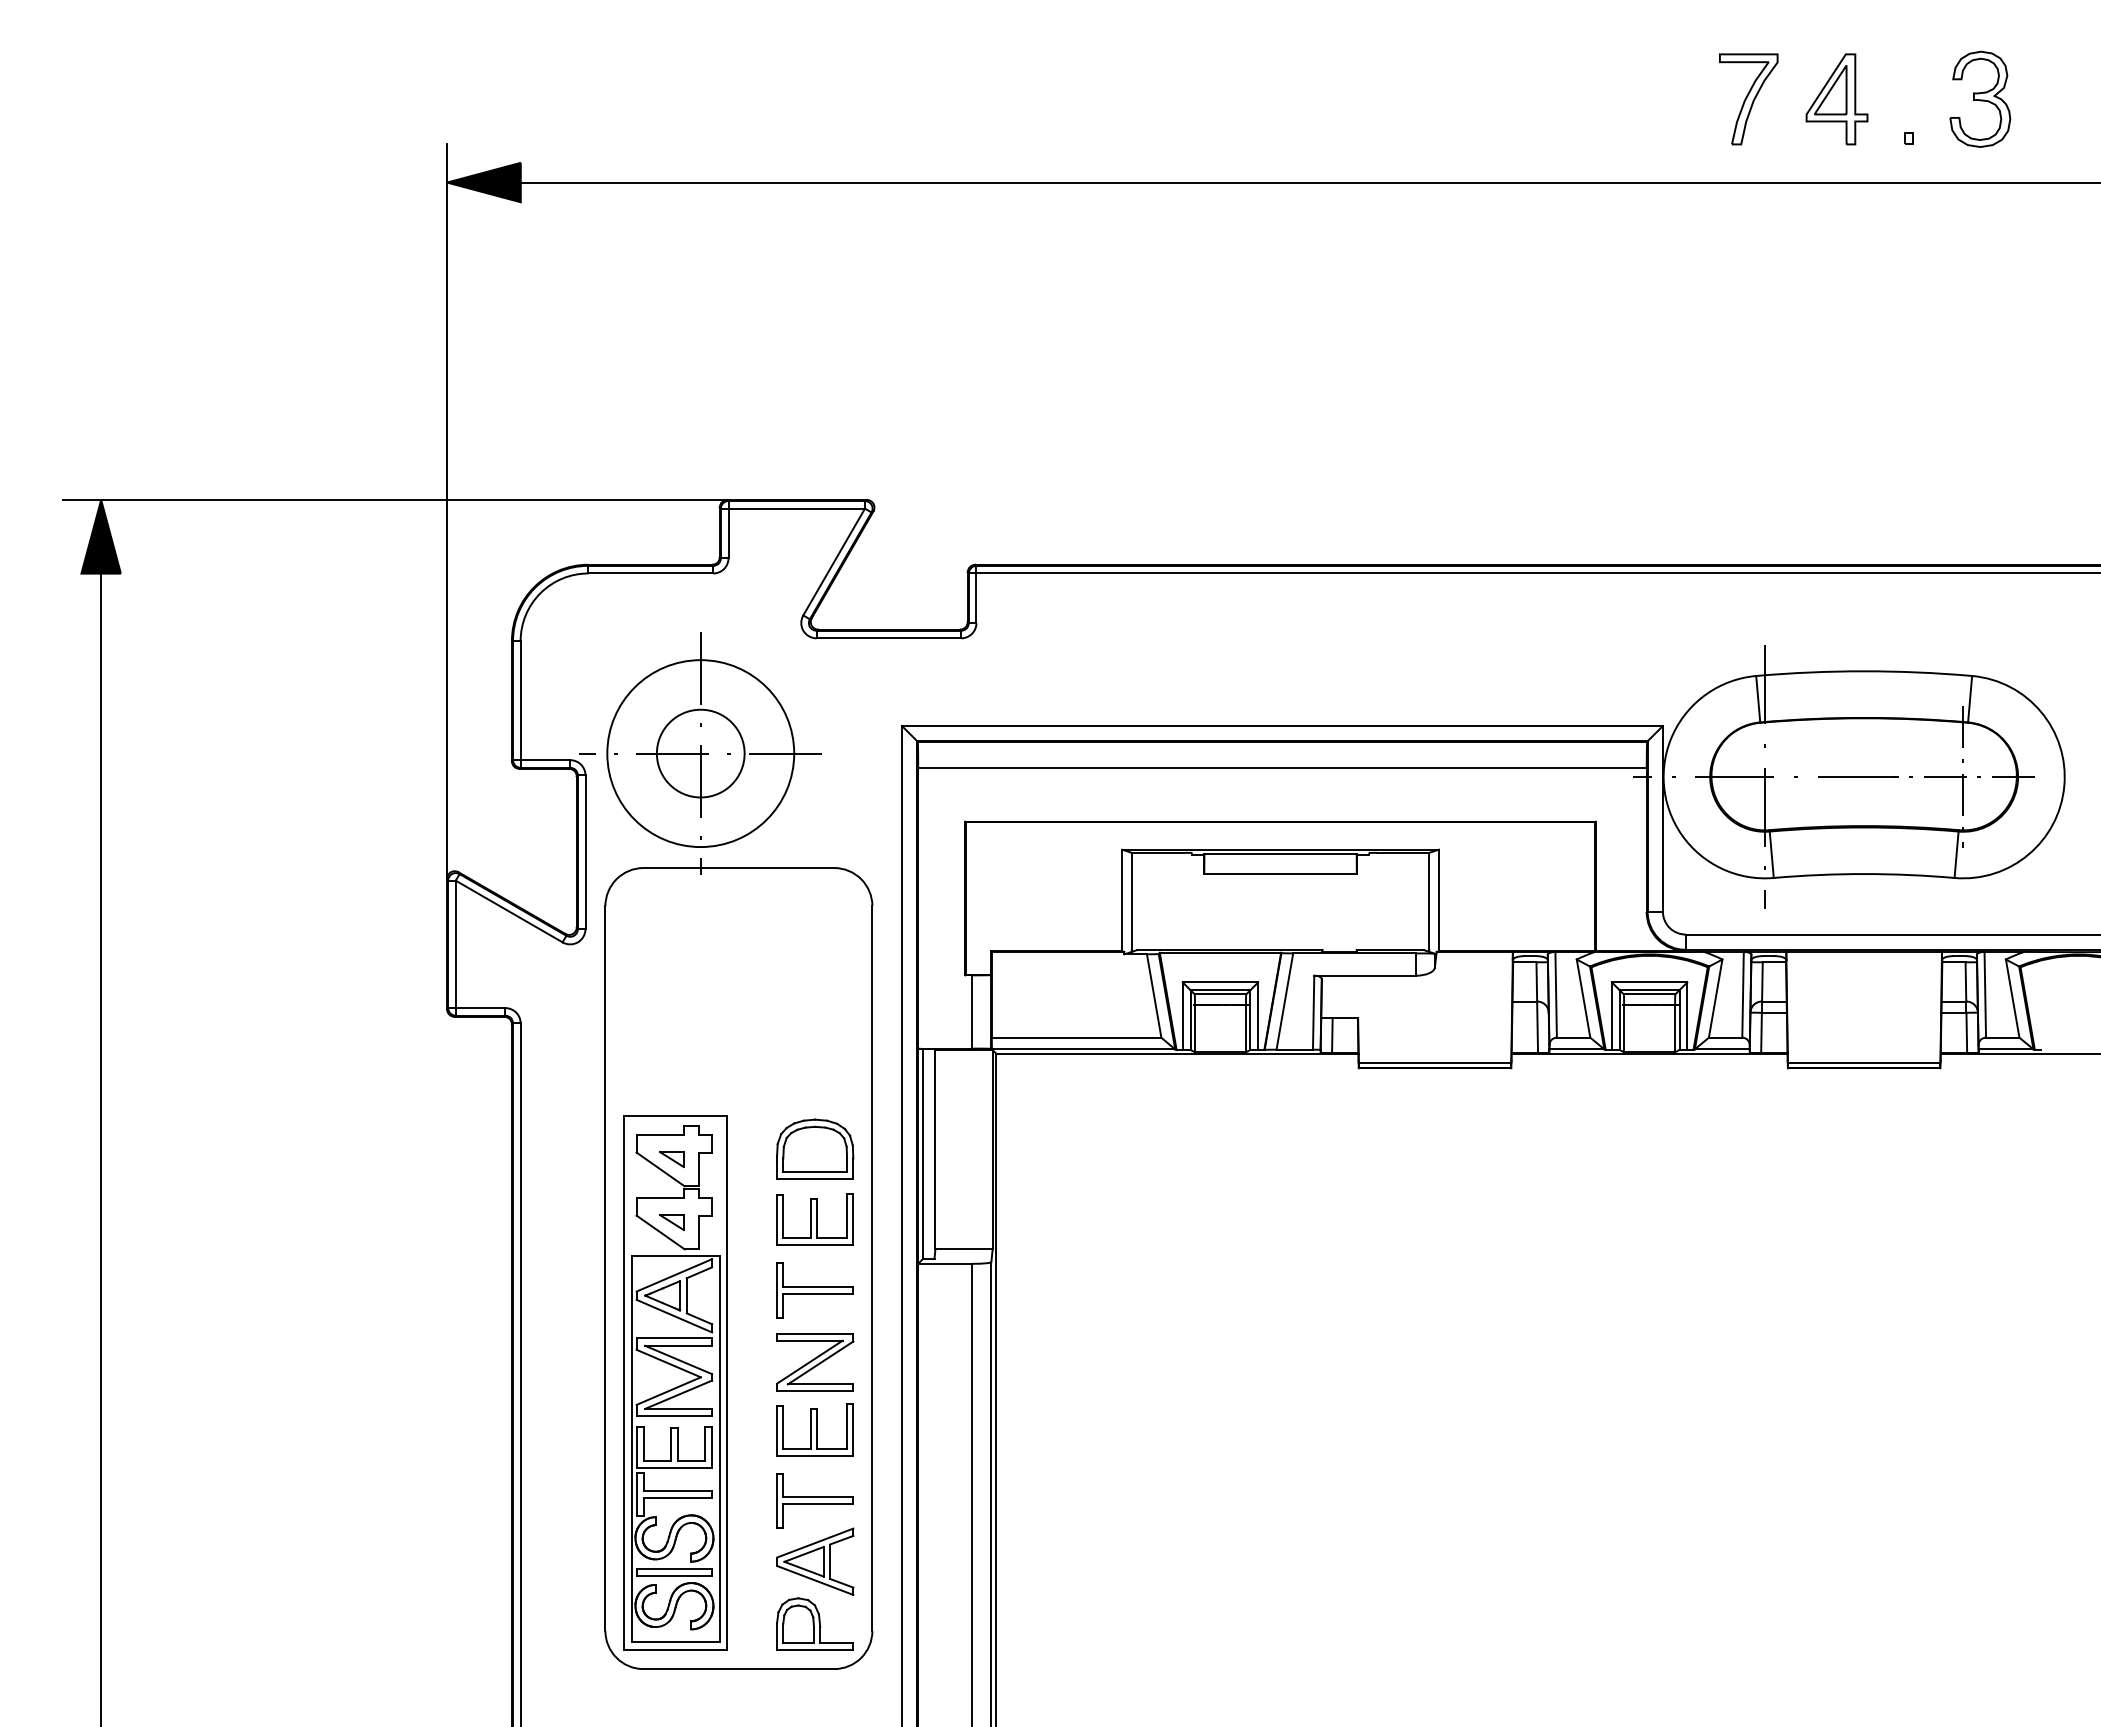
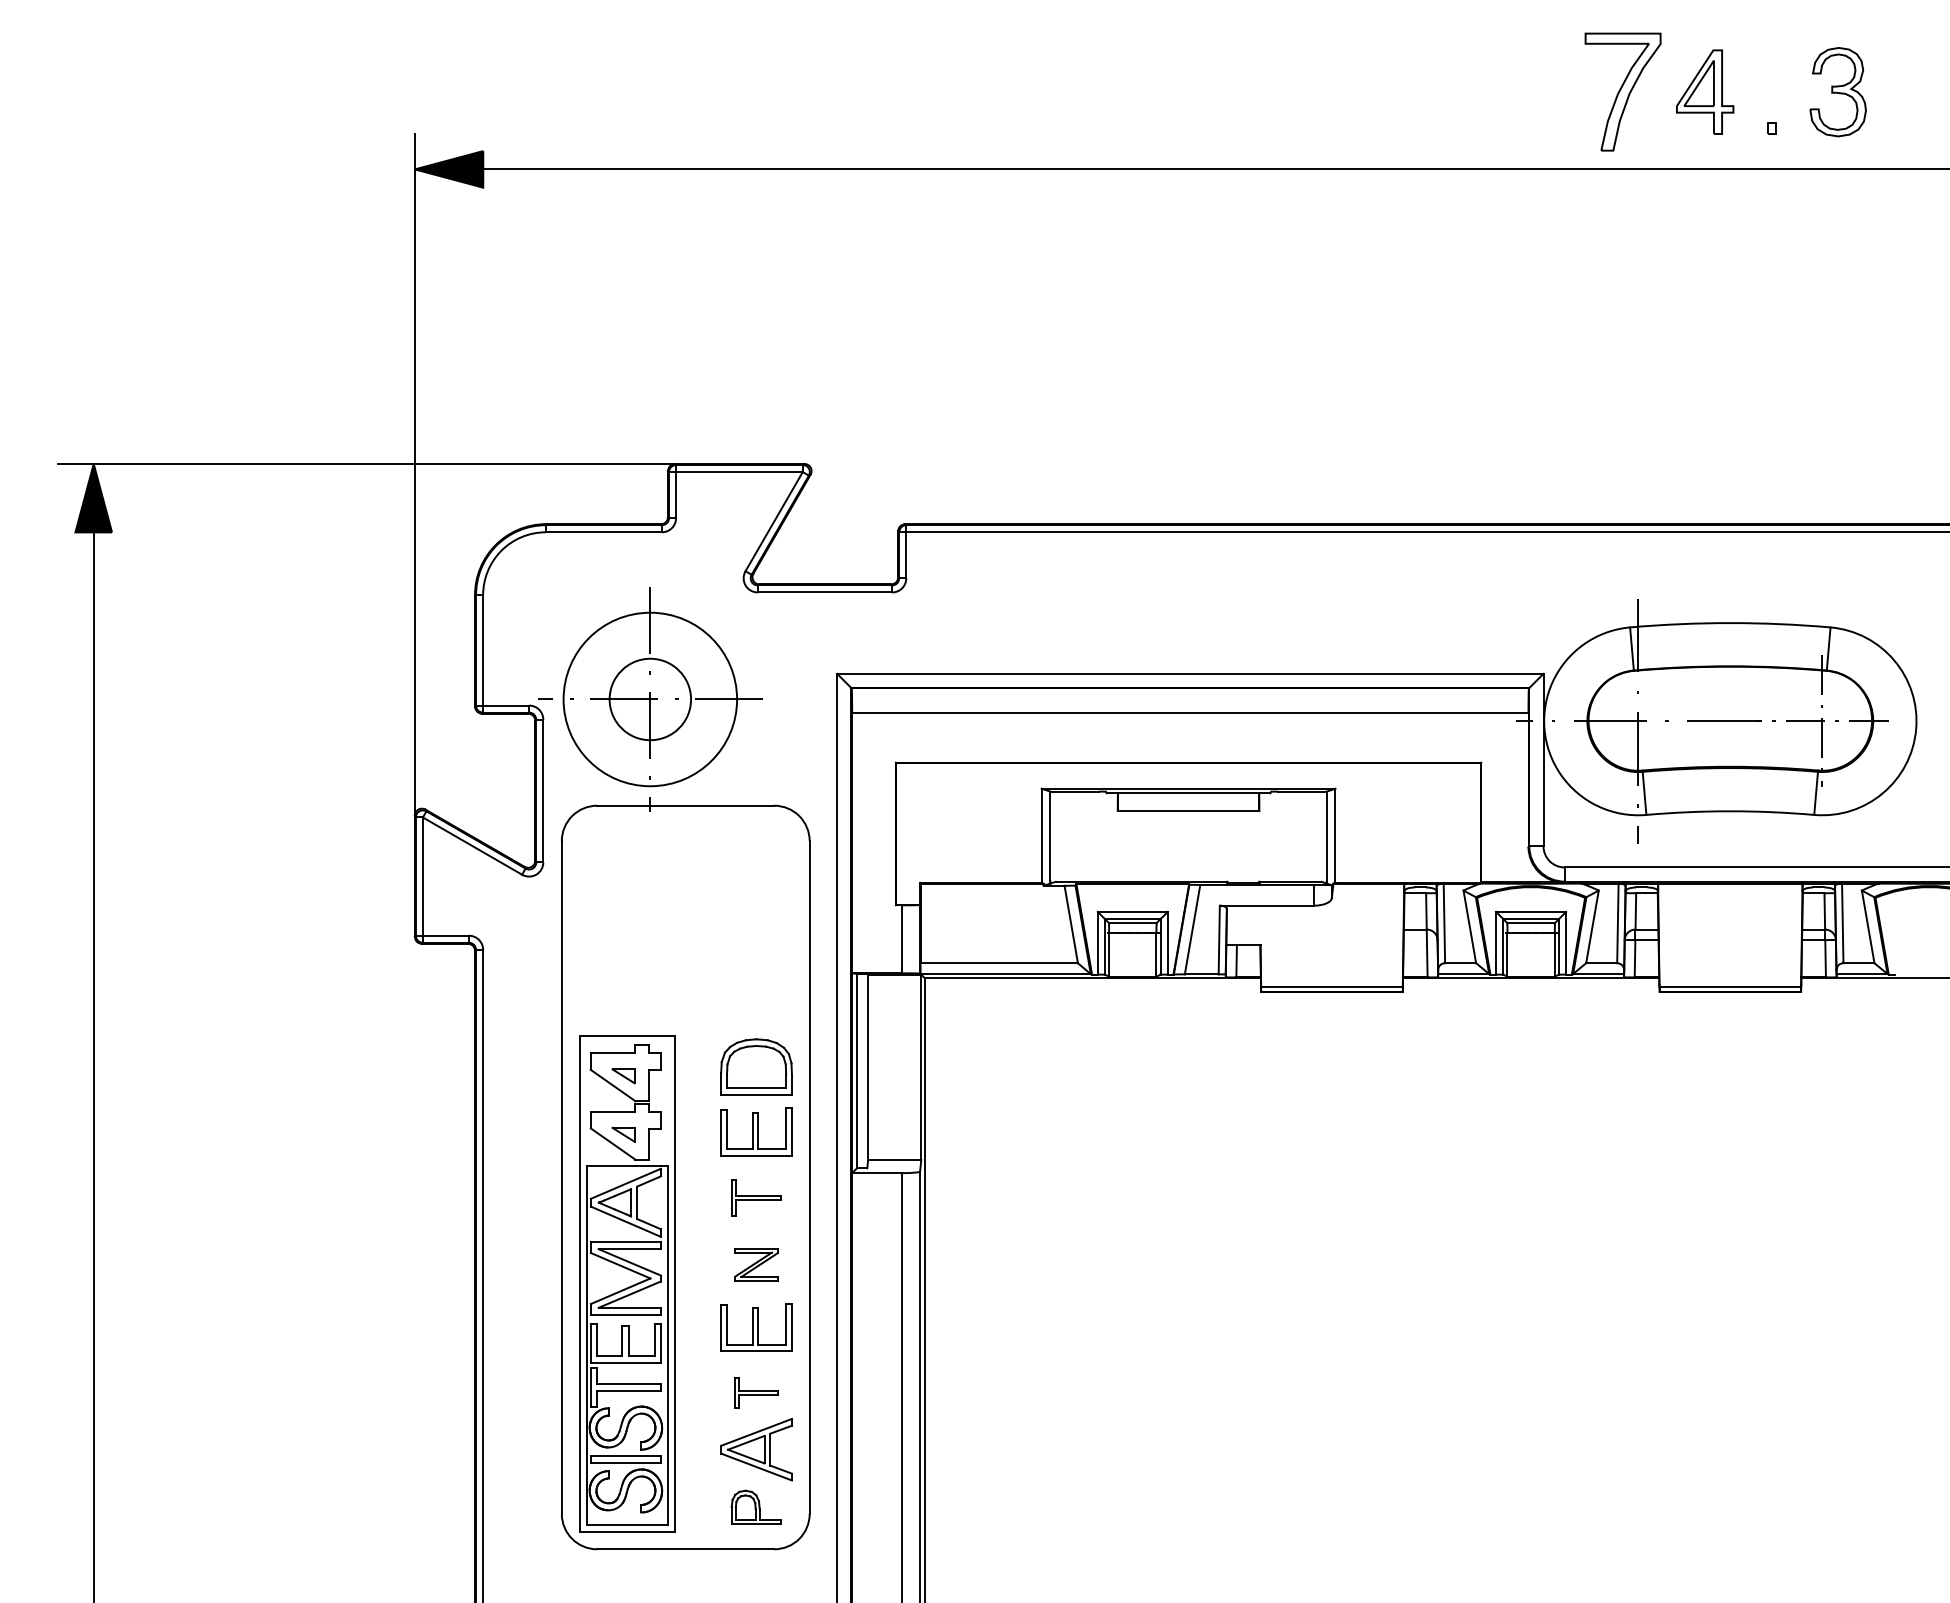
part: (1748, 99) -> (1622, 92), size x1.4
part: (814, 1290) -> (755, 1197), size x0.7
part: (815, 1362) -> (756, 1264), size x0.6
part: (814, 1500) -> (755, 1392), size x0.6
part: (814, 1623) -> (755, 1507), size x0.7

